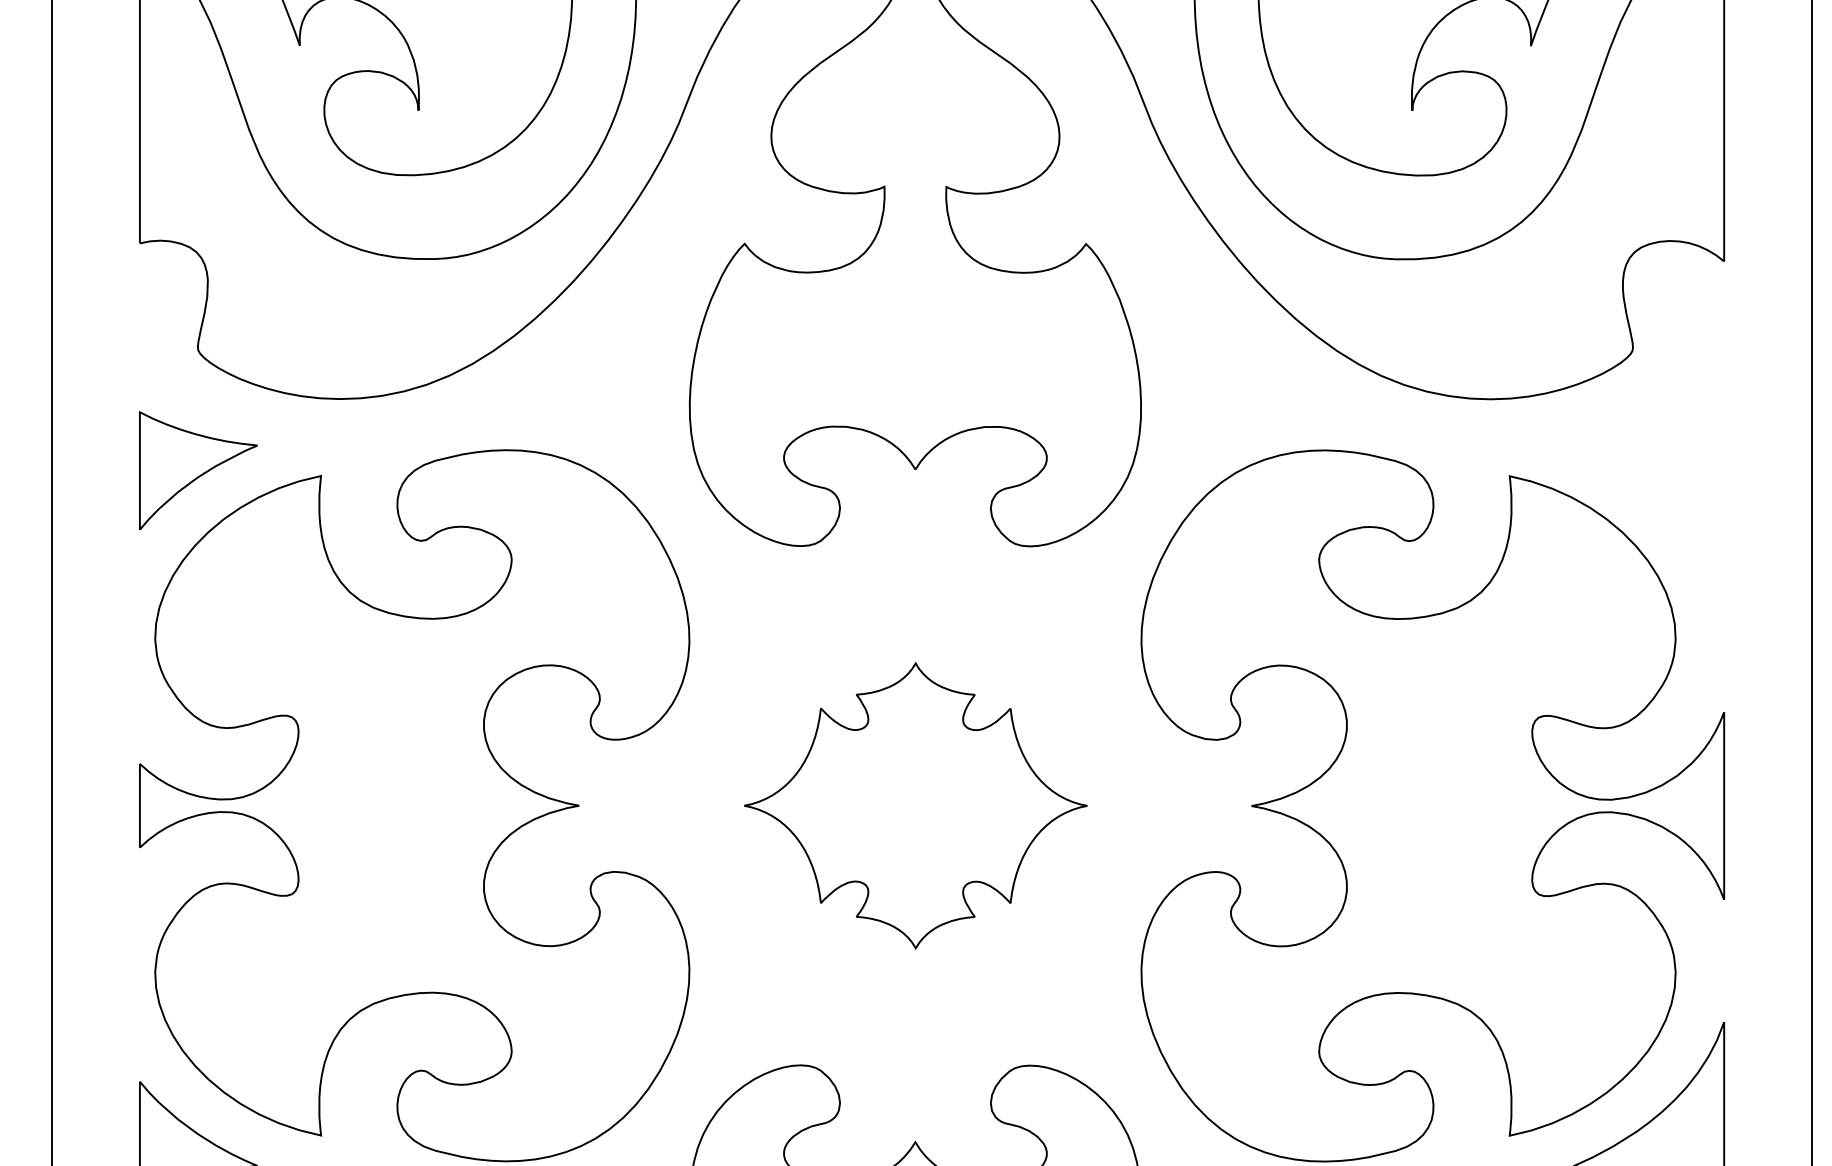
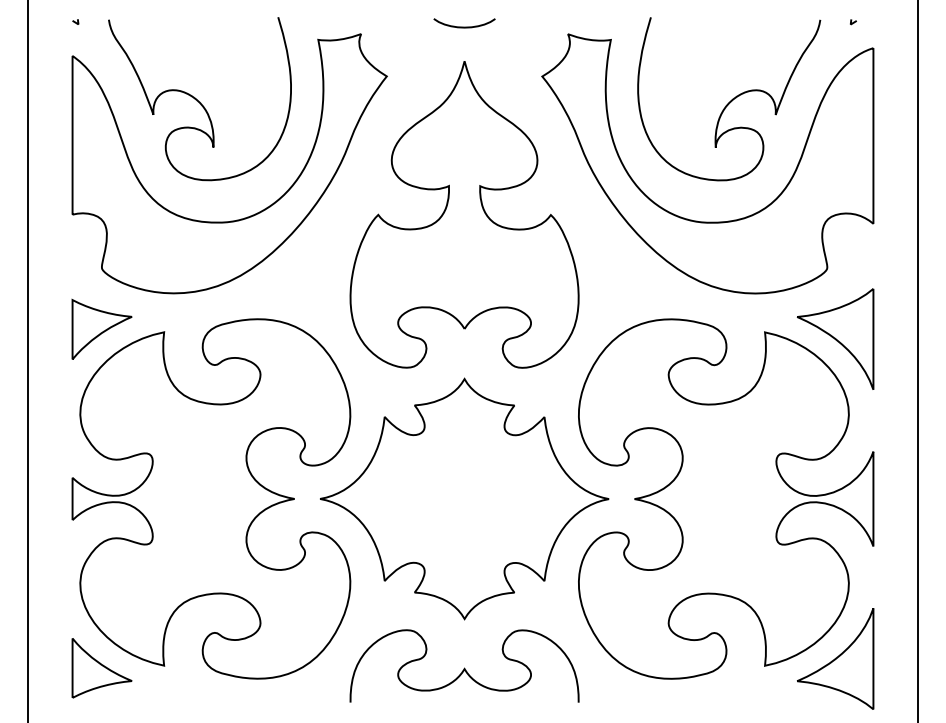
part: (1649, 488) -> (835, 338), added
part: (915, 804) -> (464, 498), size x1.67

